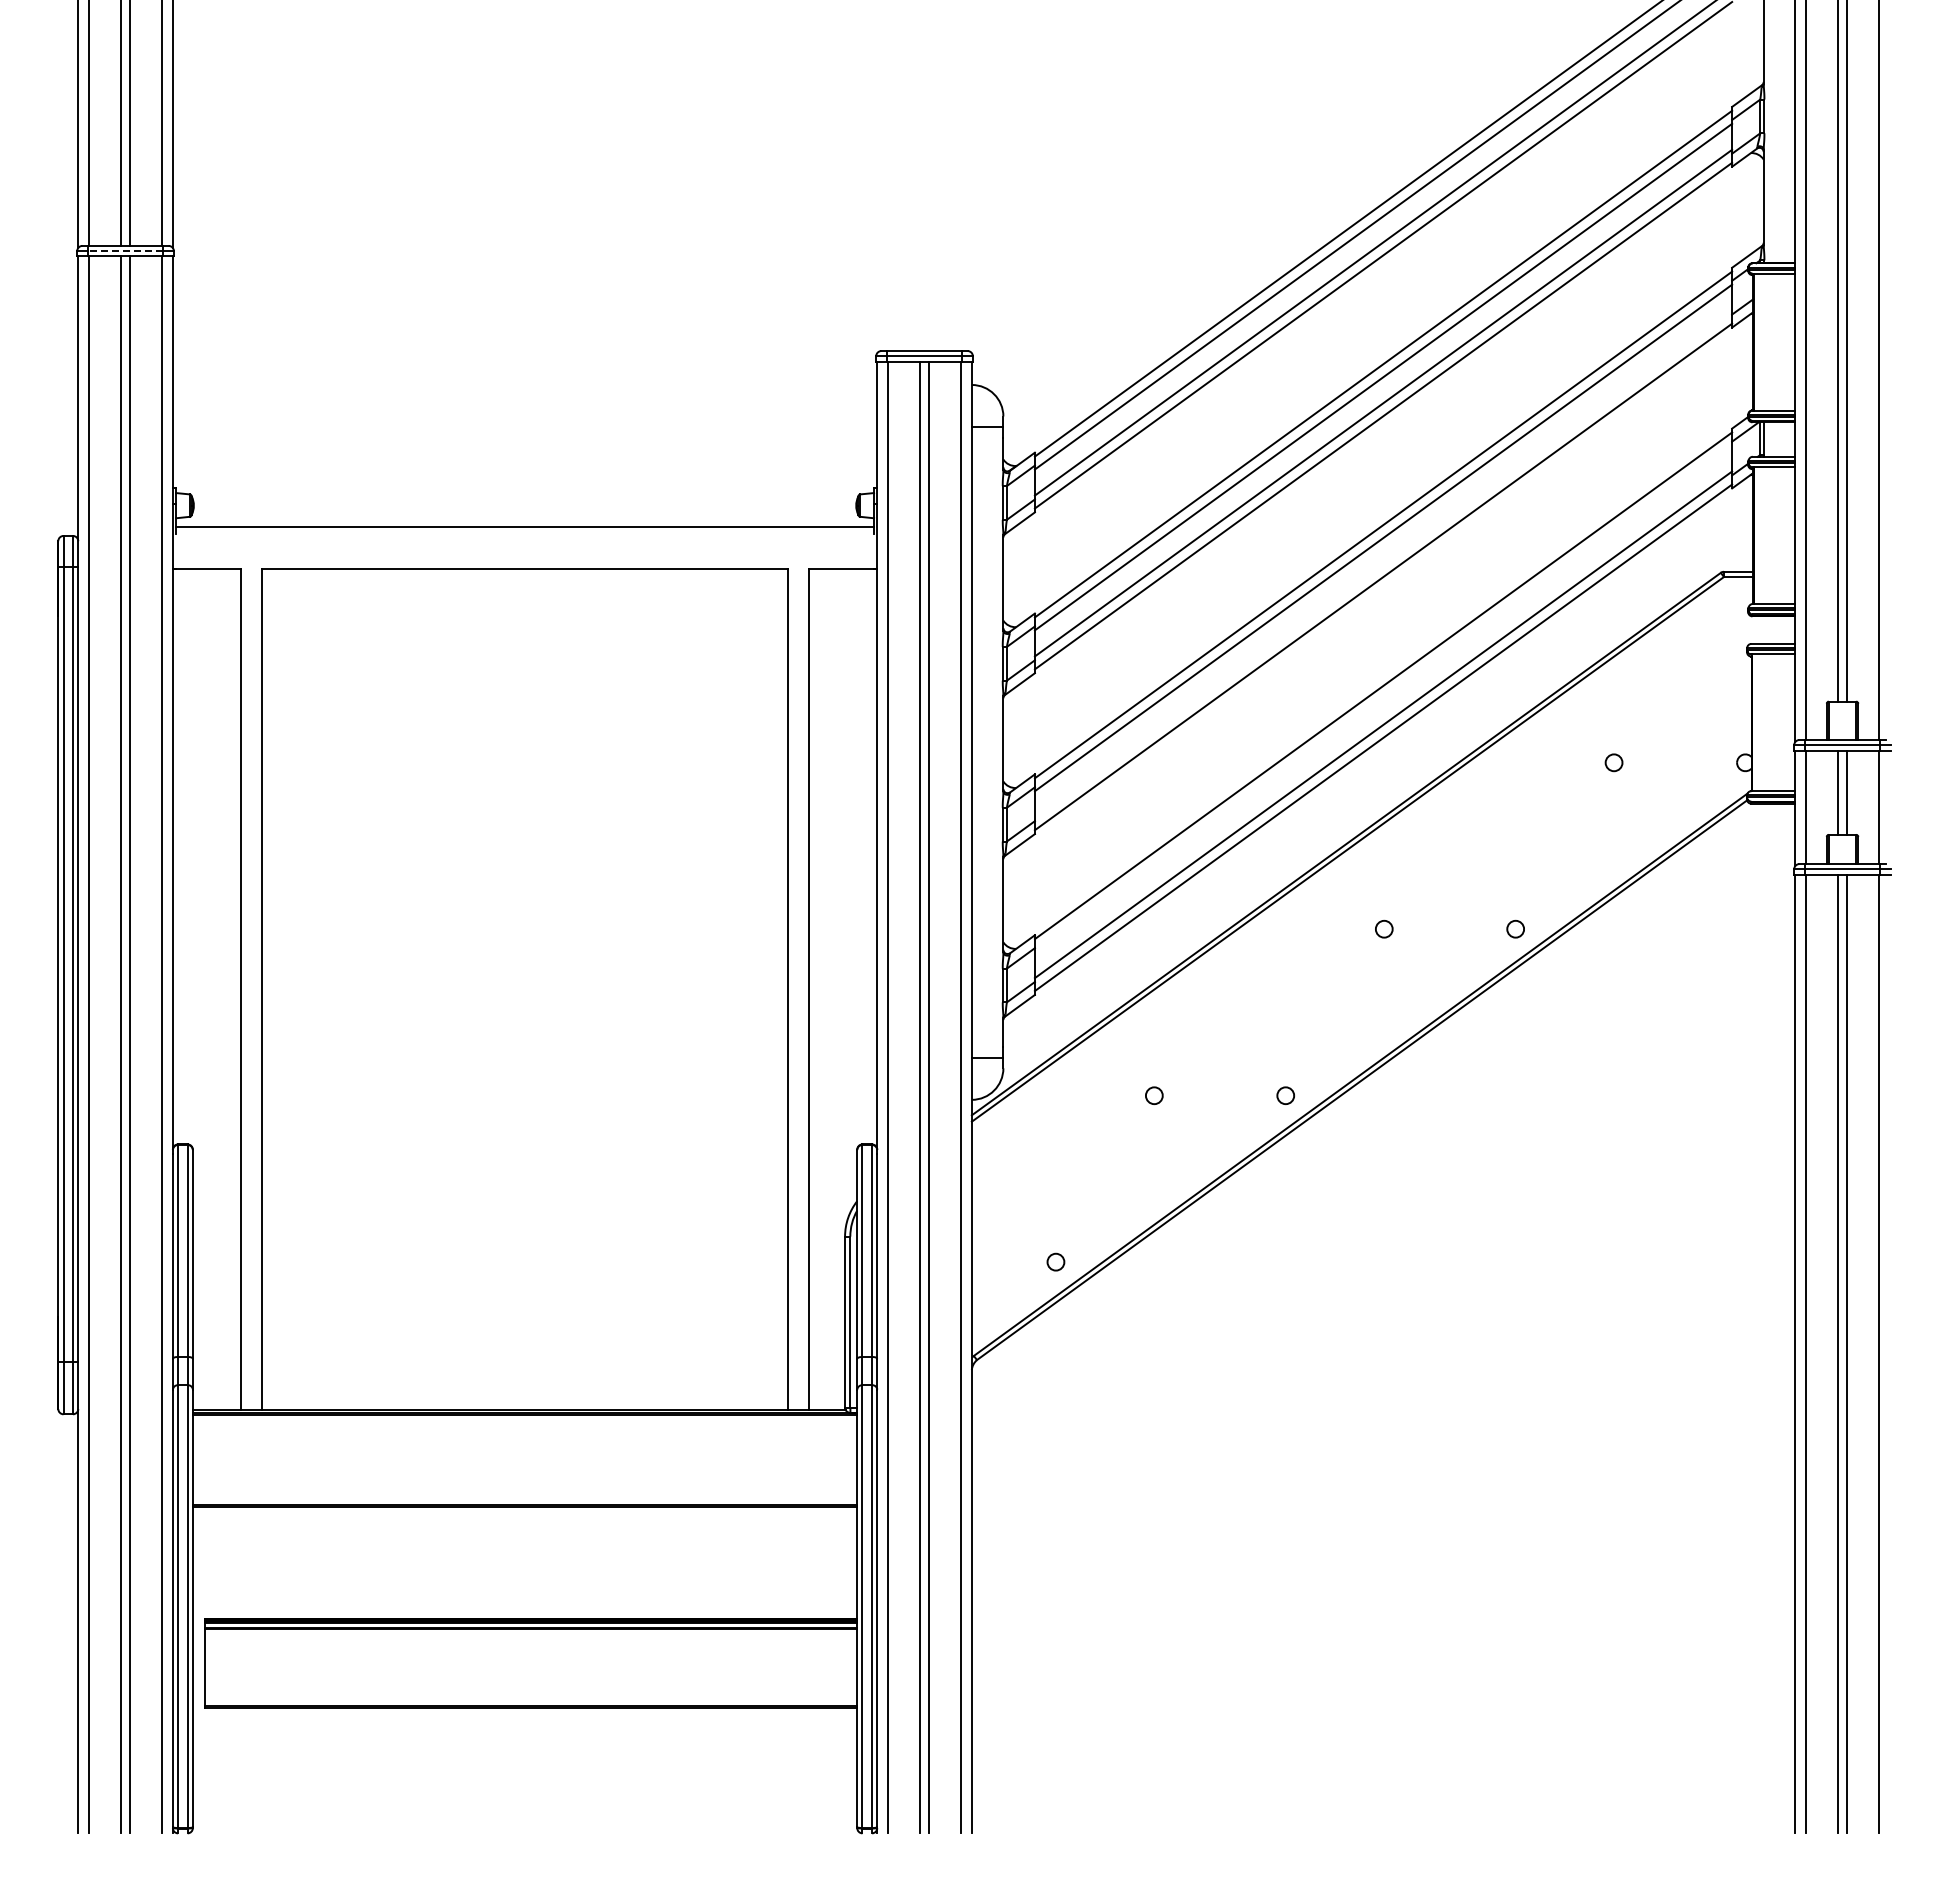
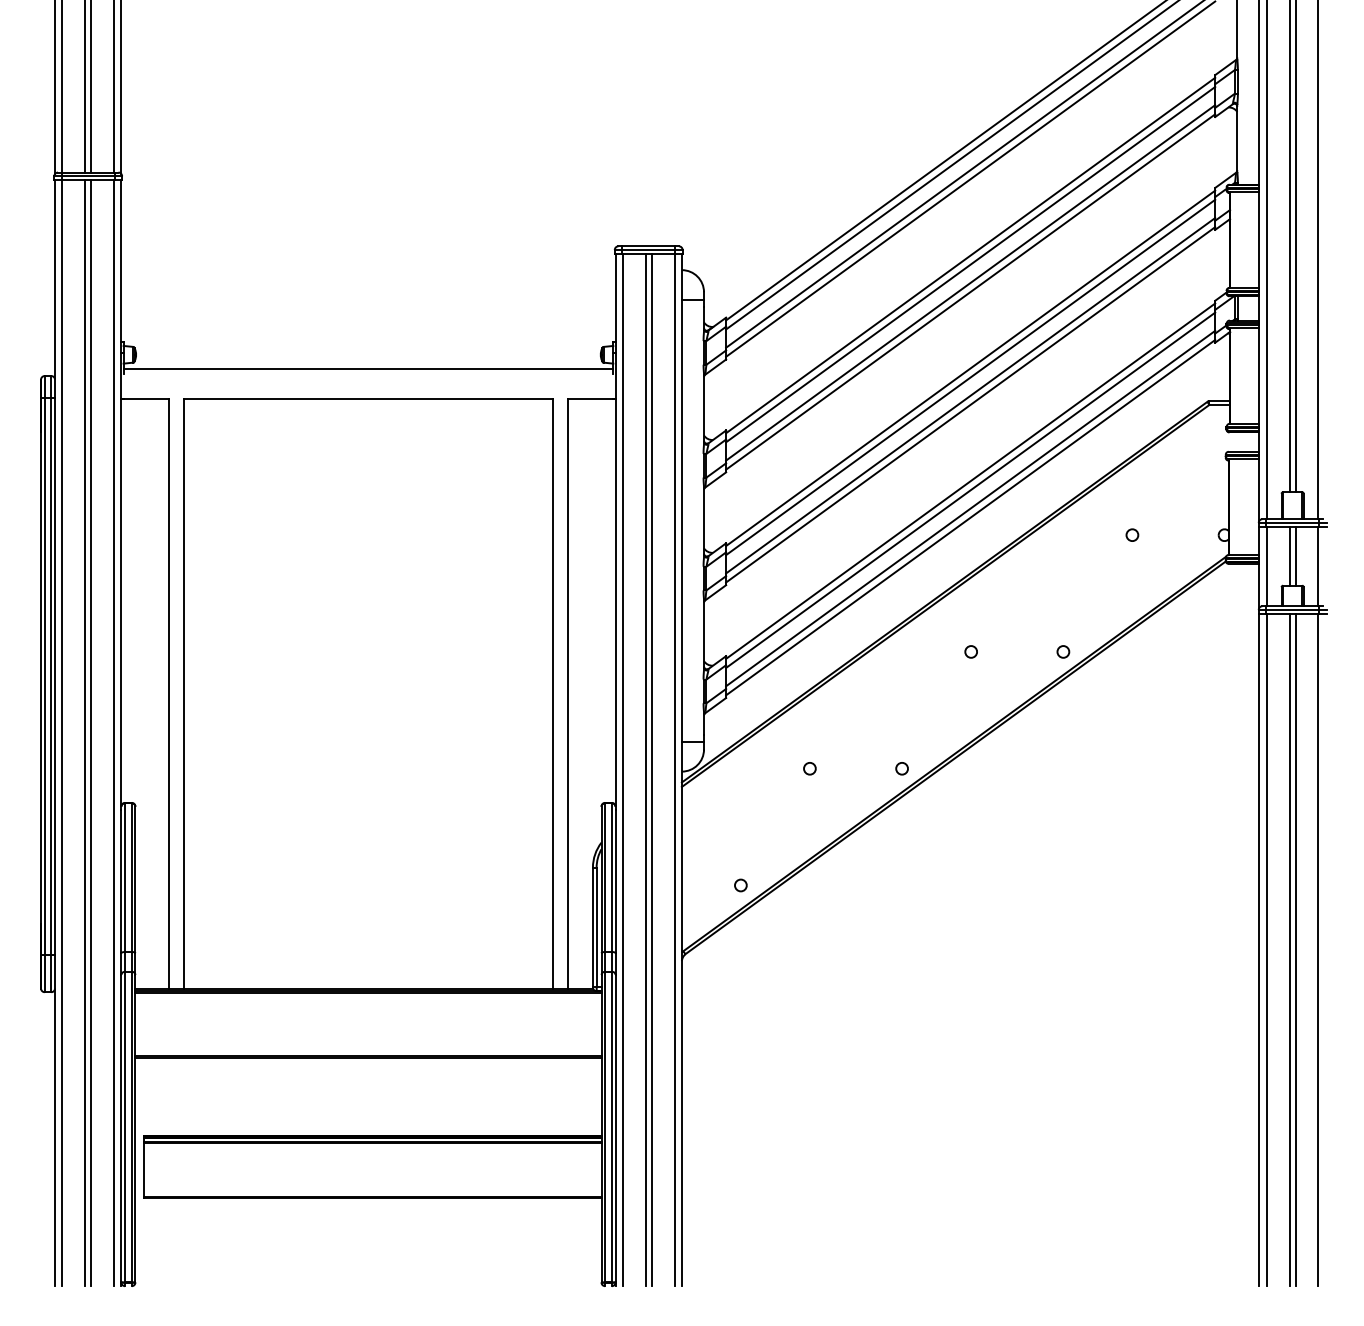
line: (125, 251) -> (88, 176), dashed -> solid
line: (1383, 563) -> (970, 395), added
line: (1383, 698) -> (970, 490), added

